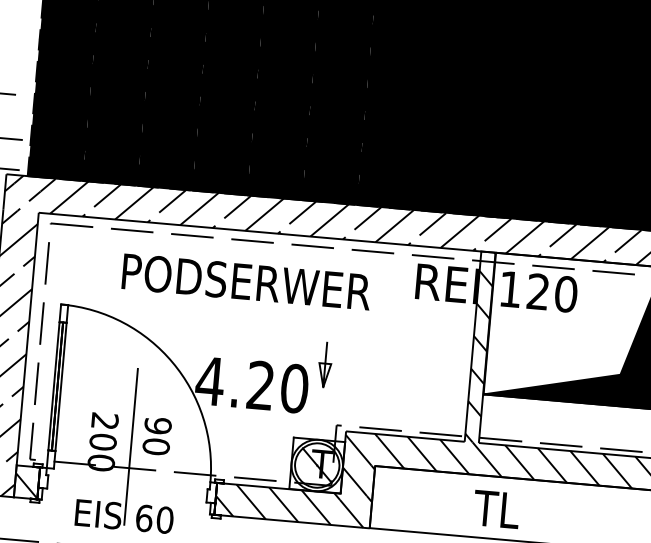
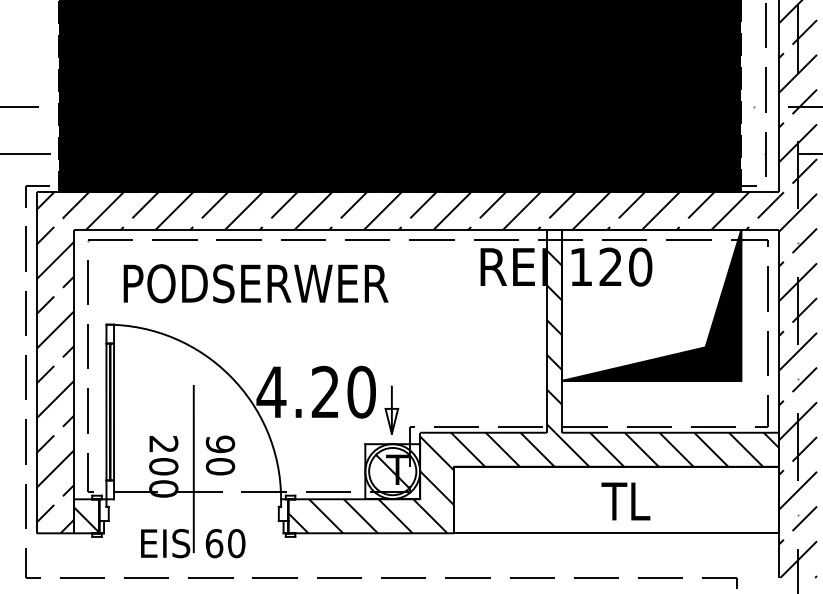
text: (246, 281) -> (255, 283), moved
part: (324, 364) -> (391, 409), moved
text: (496, 509) -> (625, 501), moved

